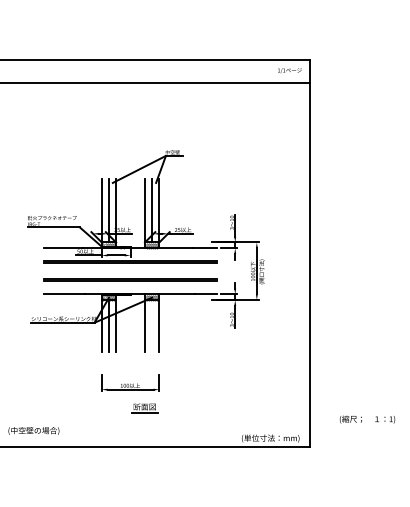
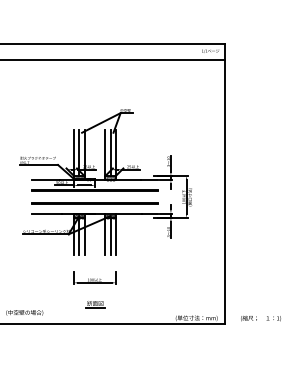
line: (151, 325) -> (110, 236), added
part: (145, 408) -> (95, 304), moved
text: (366, 419) -> (260, 318), moved

